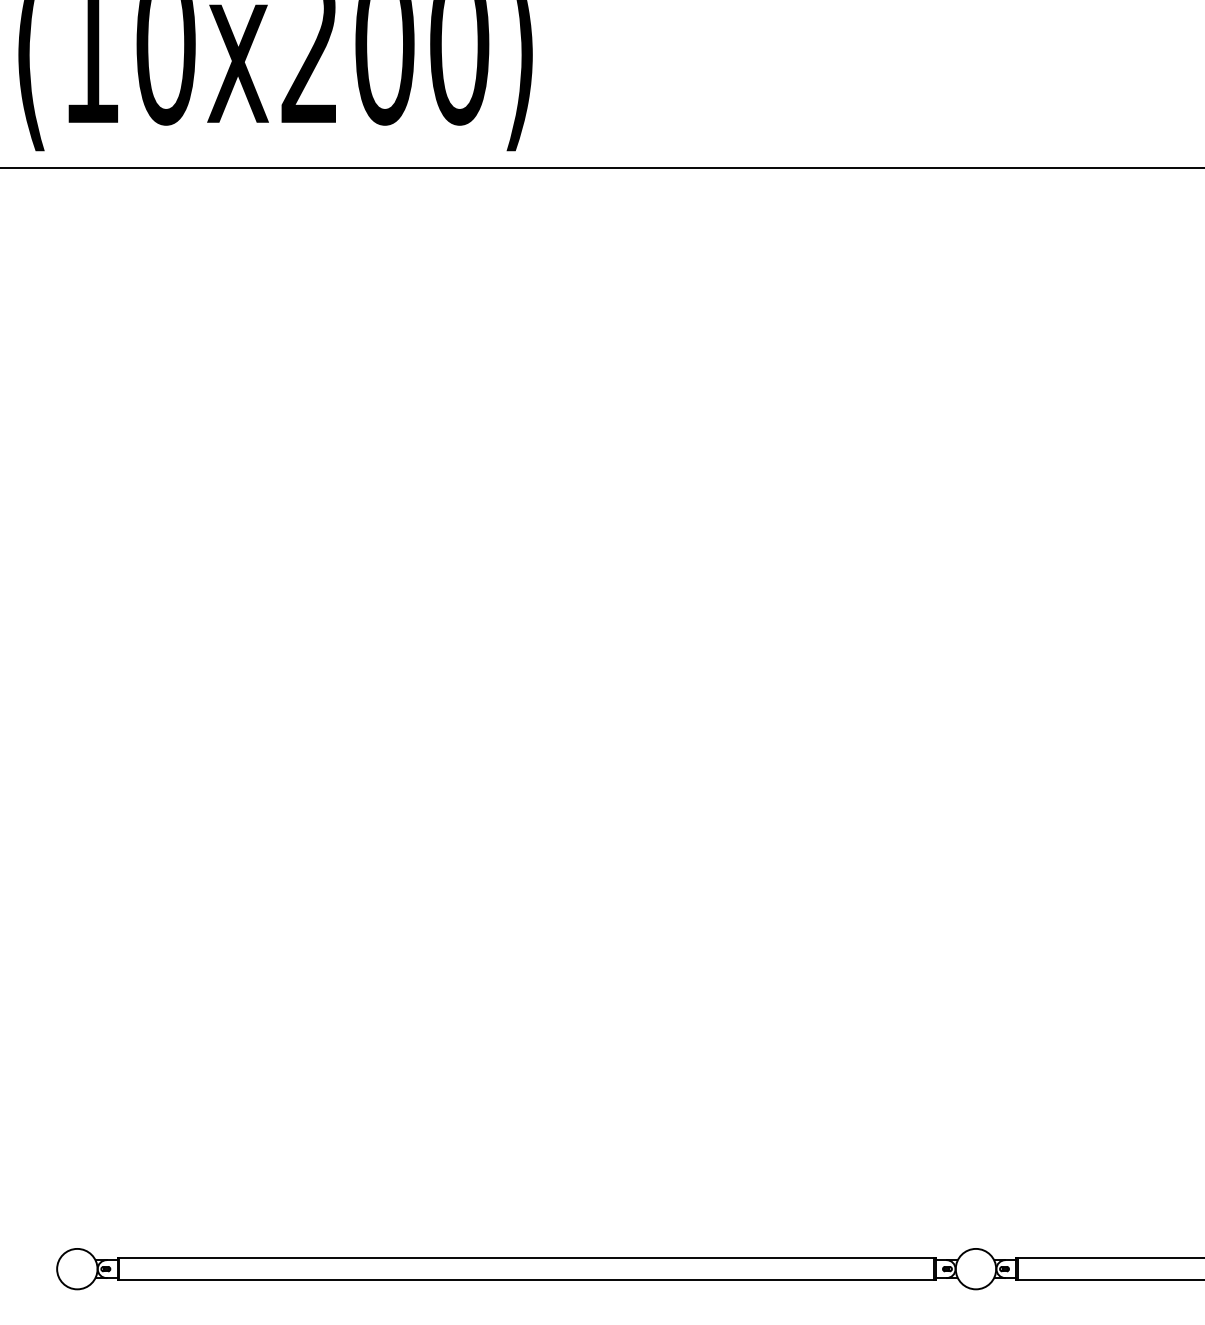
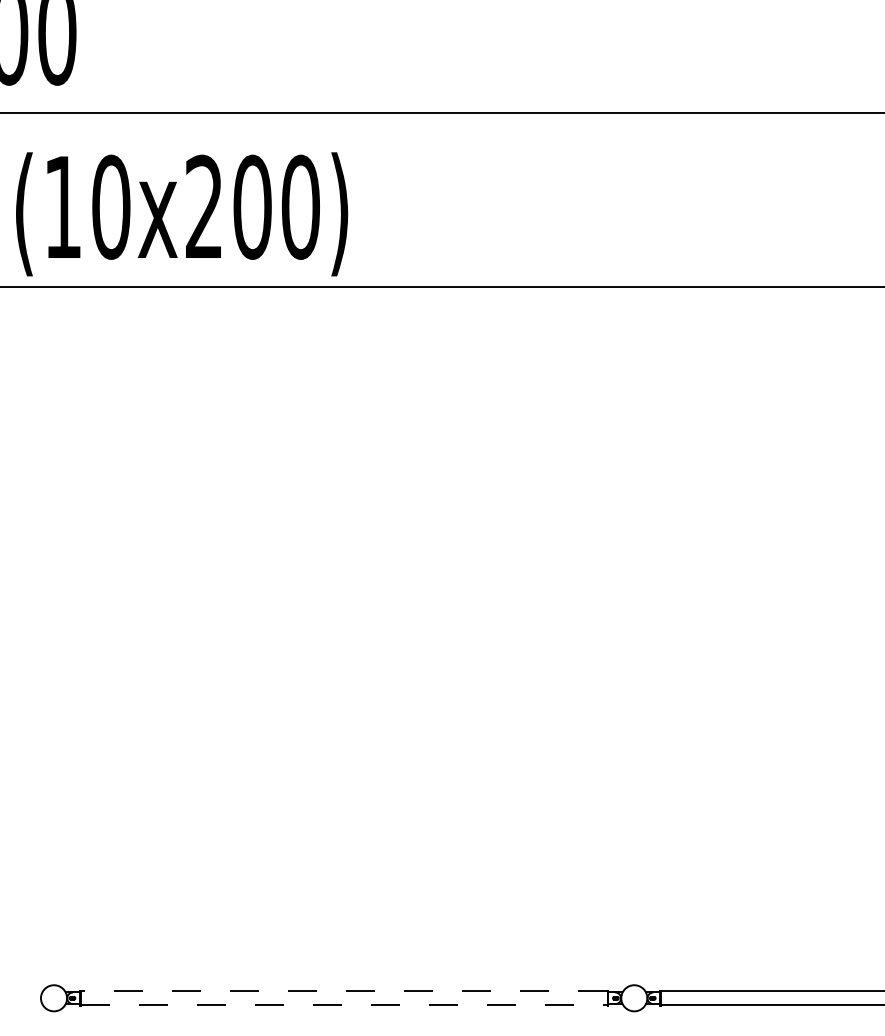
line: (525, 1258) -> (343, 991), solid -> dashed
line: (527, 1280) -> (344, 1005), solid -> dashed

